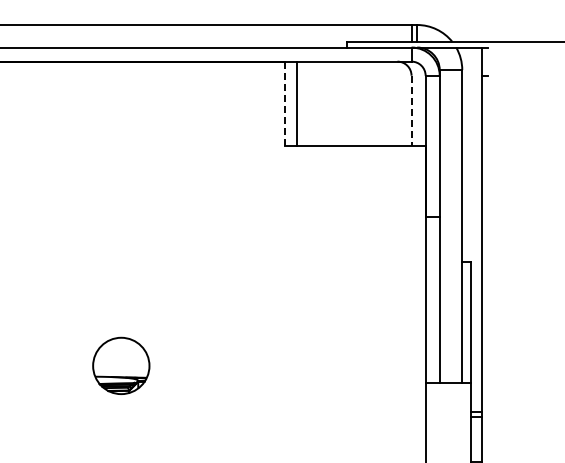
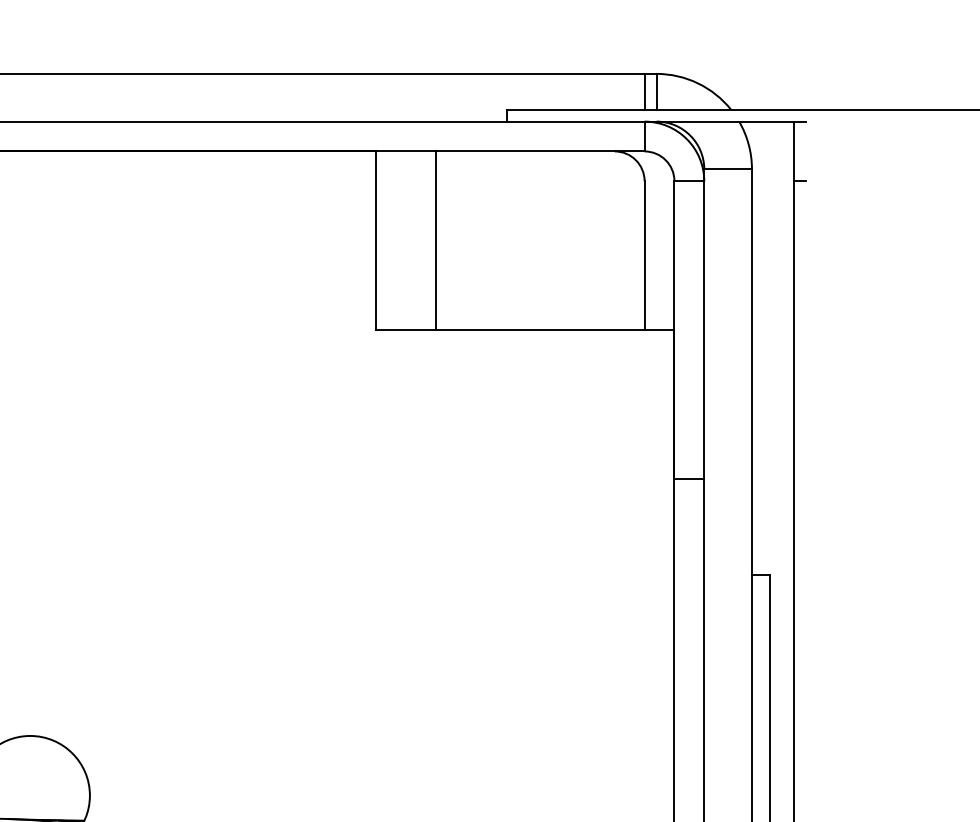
line: (296, 103) -> (434, 240), moved
line: (284, 104) -> (375, 242), dashed -> solid
line: (411, 111) -> (644, 256), dashed -> solid

